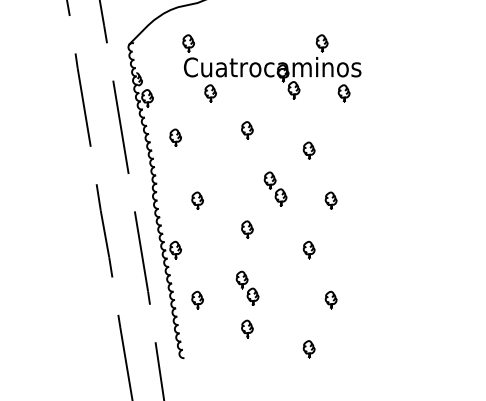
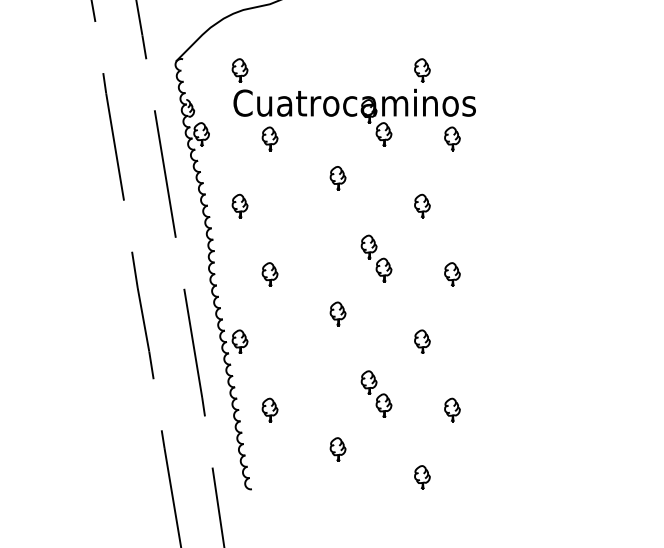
part: (271, 68) -> (353, 104), moved
part: (175, 137) -> (239, 205), moved
part: (247, 287) -> (376, 392), moved

